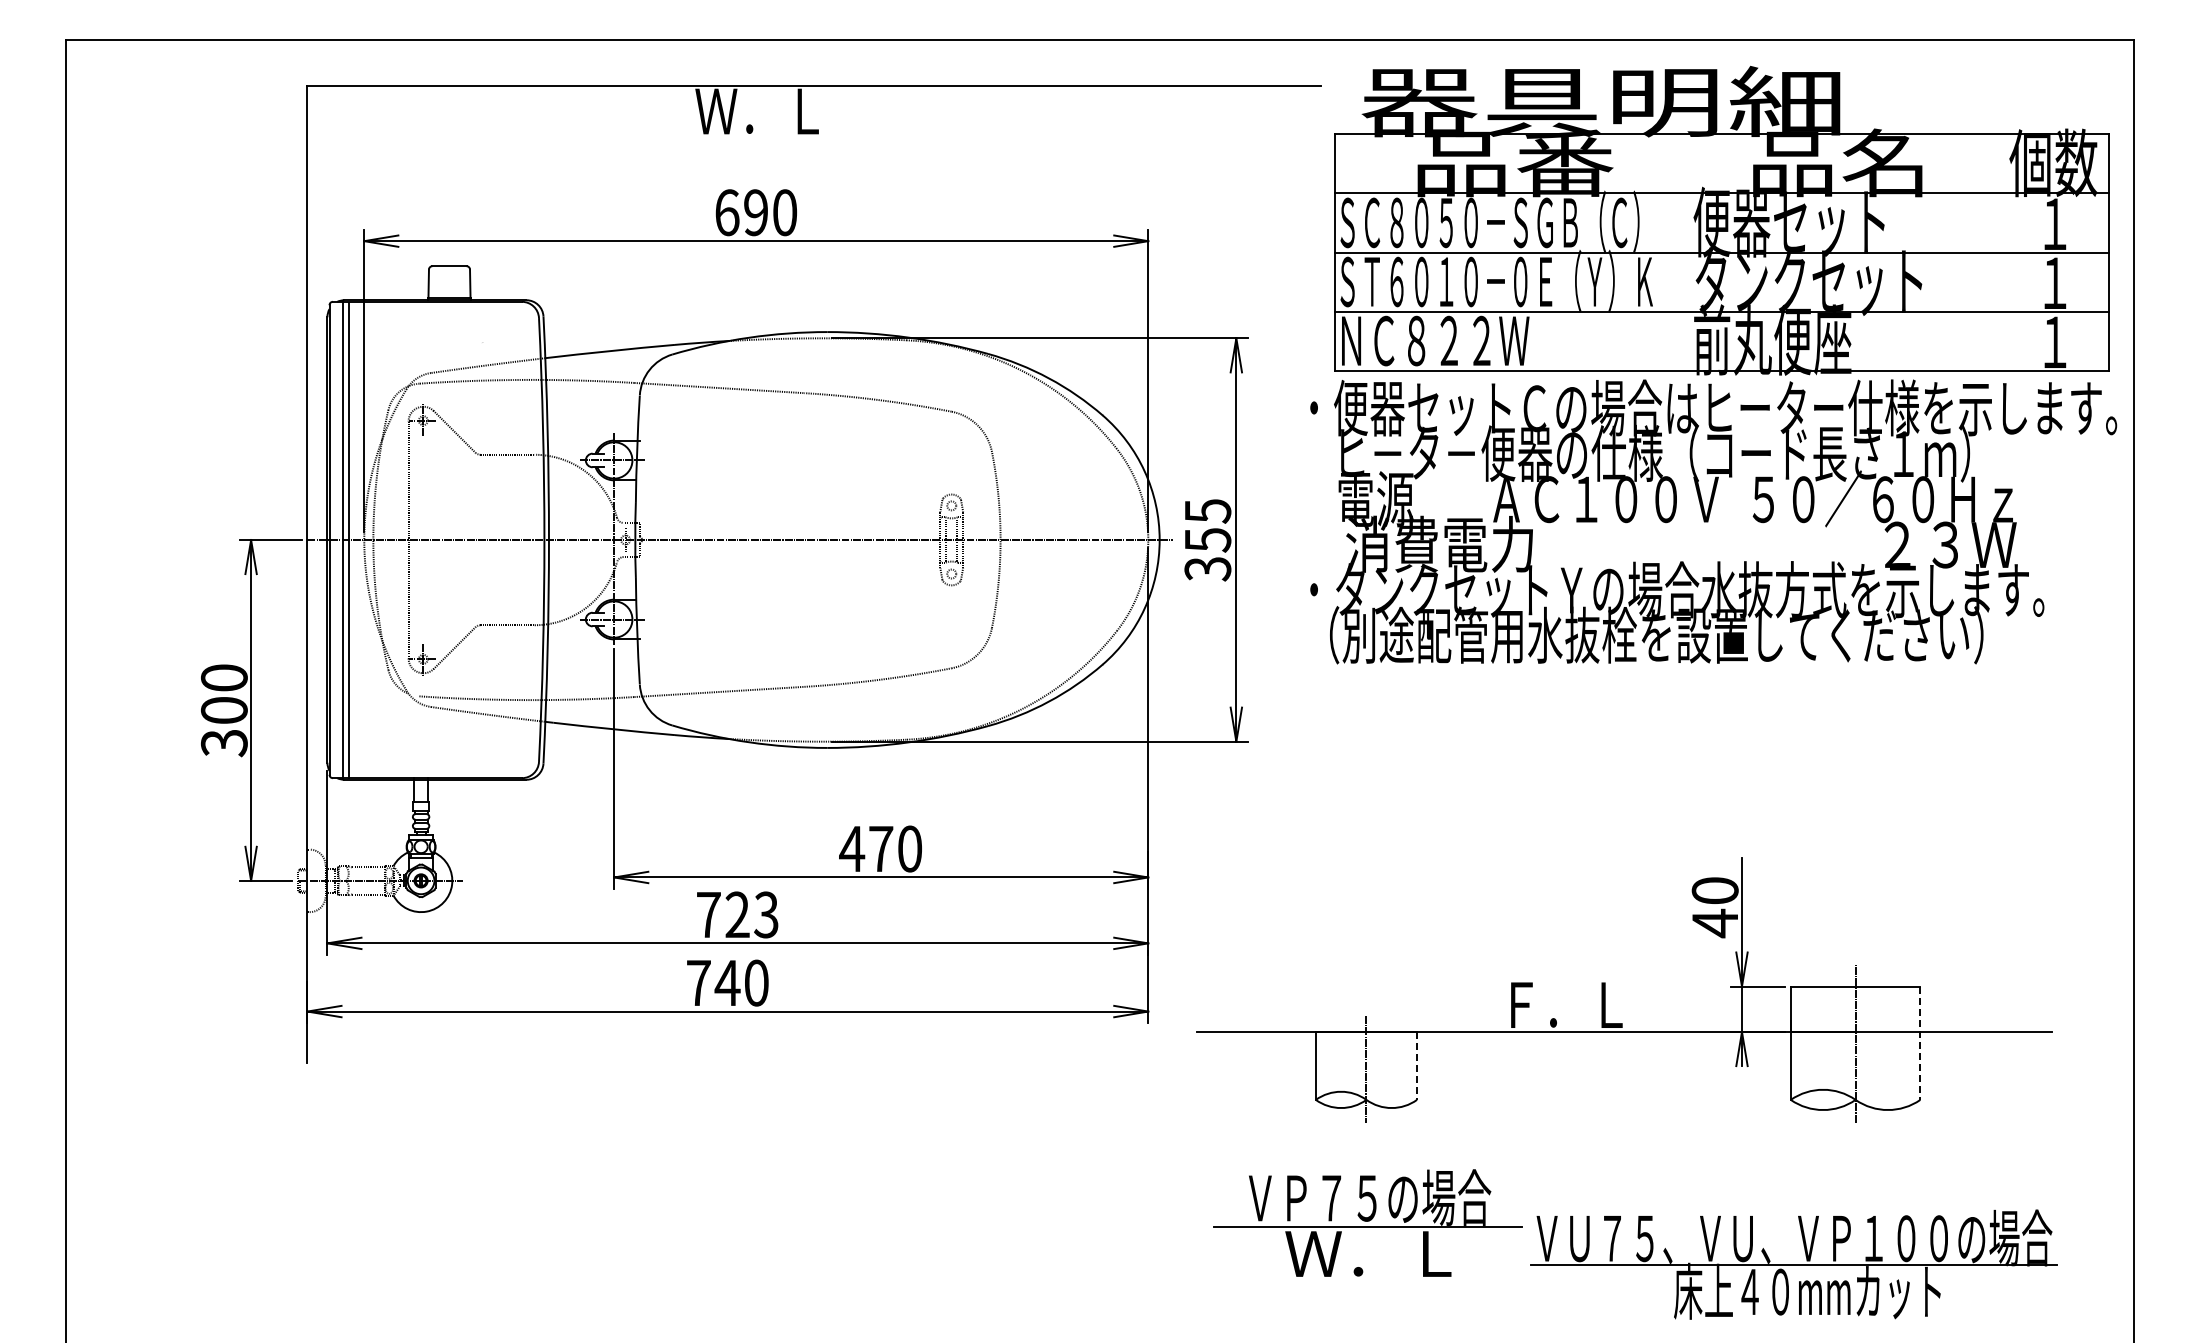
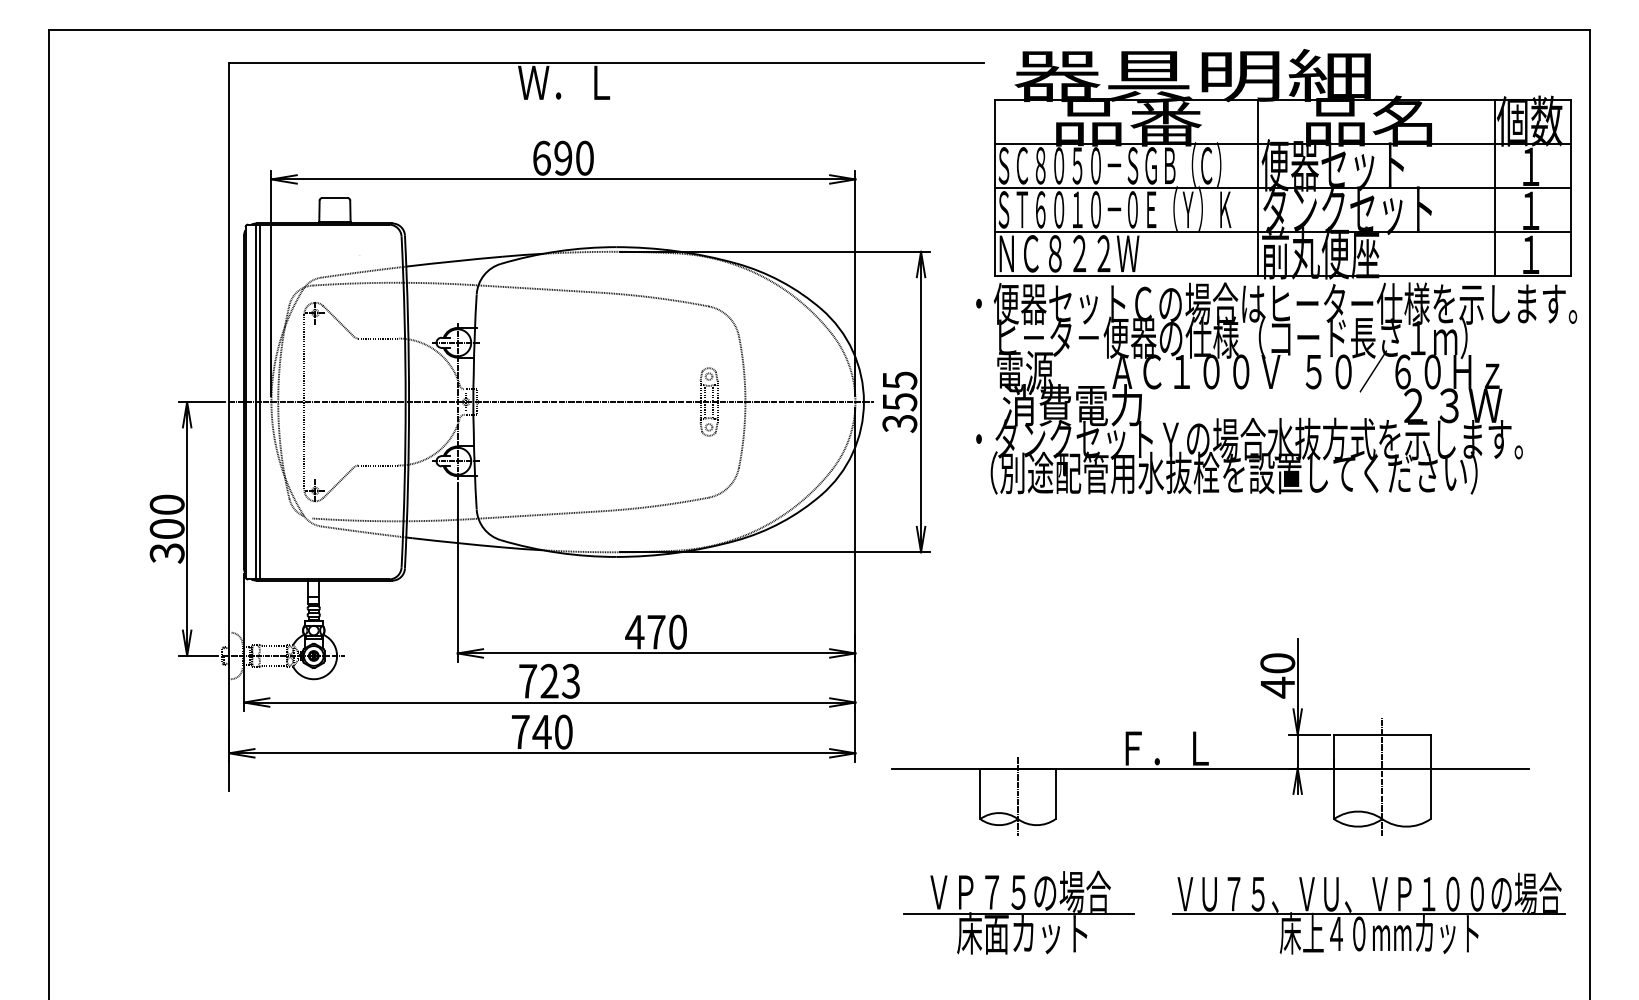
line: (1688, 252) -> (1257, 187), added
line: (2006, 252) -> (1494, 187), added
line: (1920, 1043) -> (1430, 777), dashed -> solid
line: (1417, 1065) -> (1056, 793), dashed -> solid
text: (1371, 1252) -> (1021, 932), Ｗ．Ｌ -> 床面カット
part: (1793, 1264) -> (1368, 913), moved

